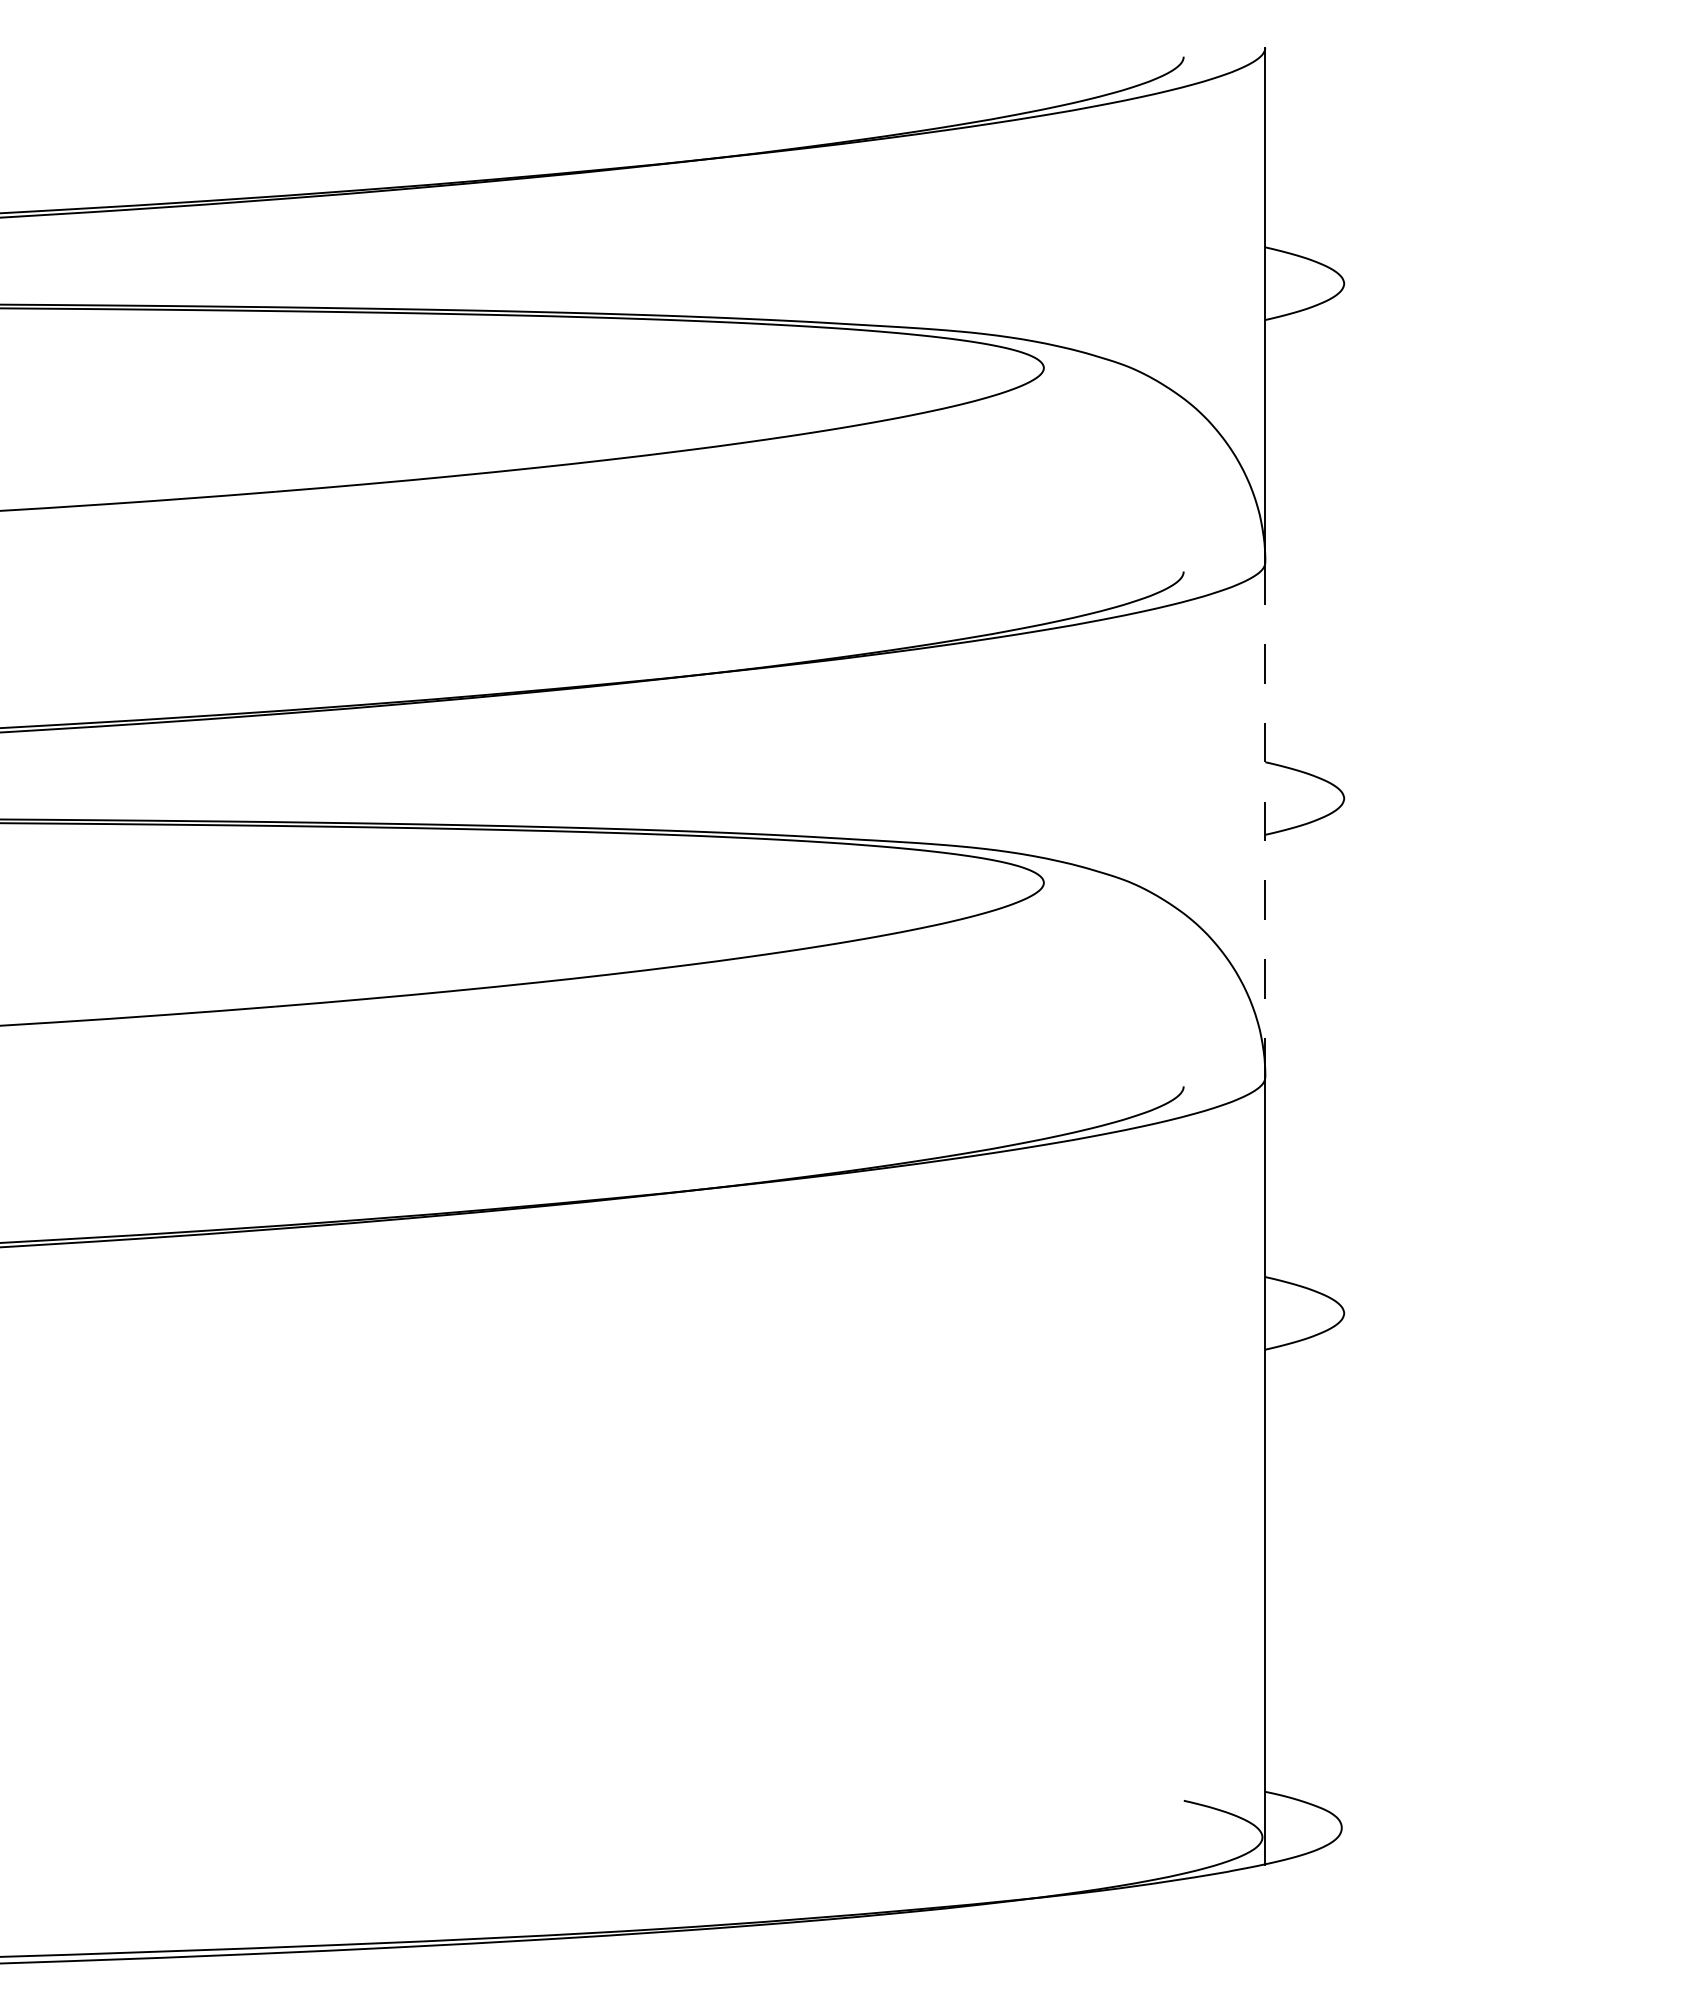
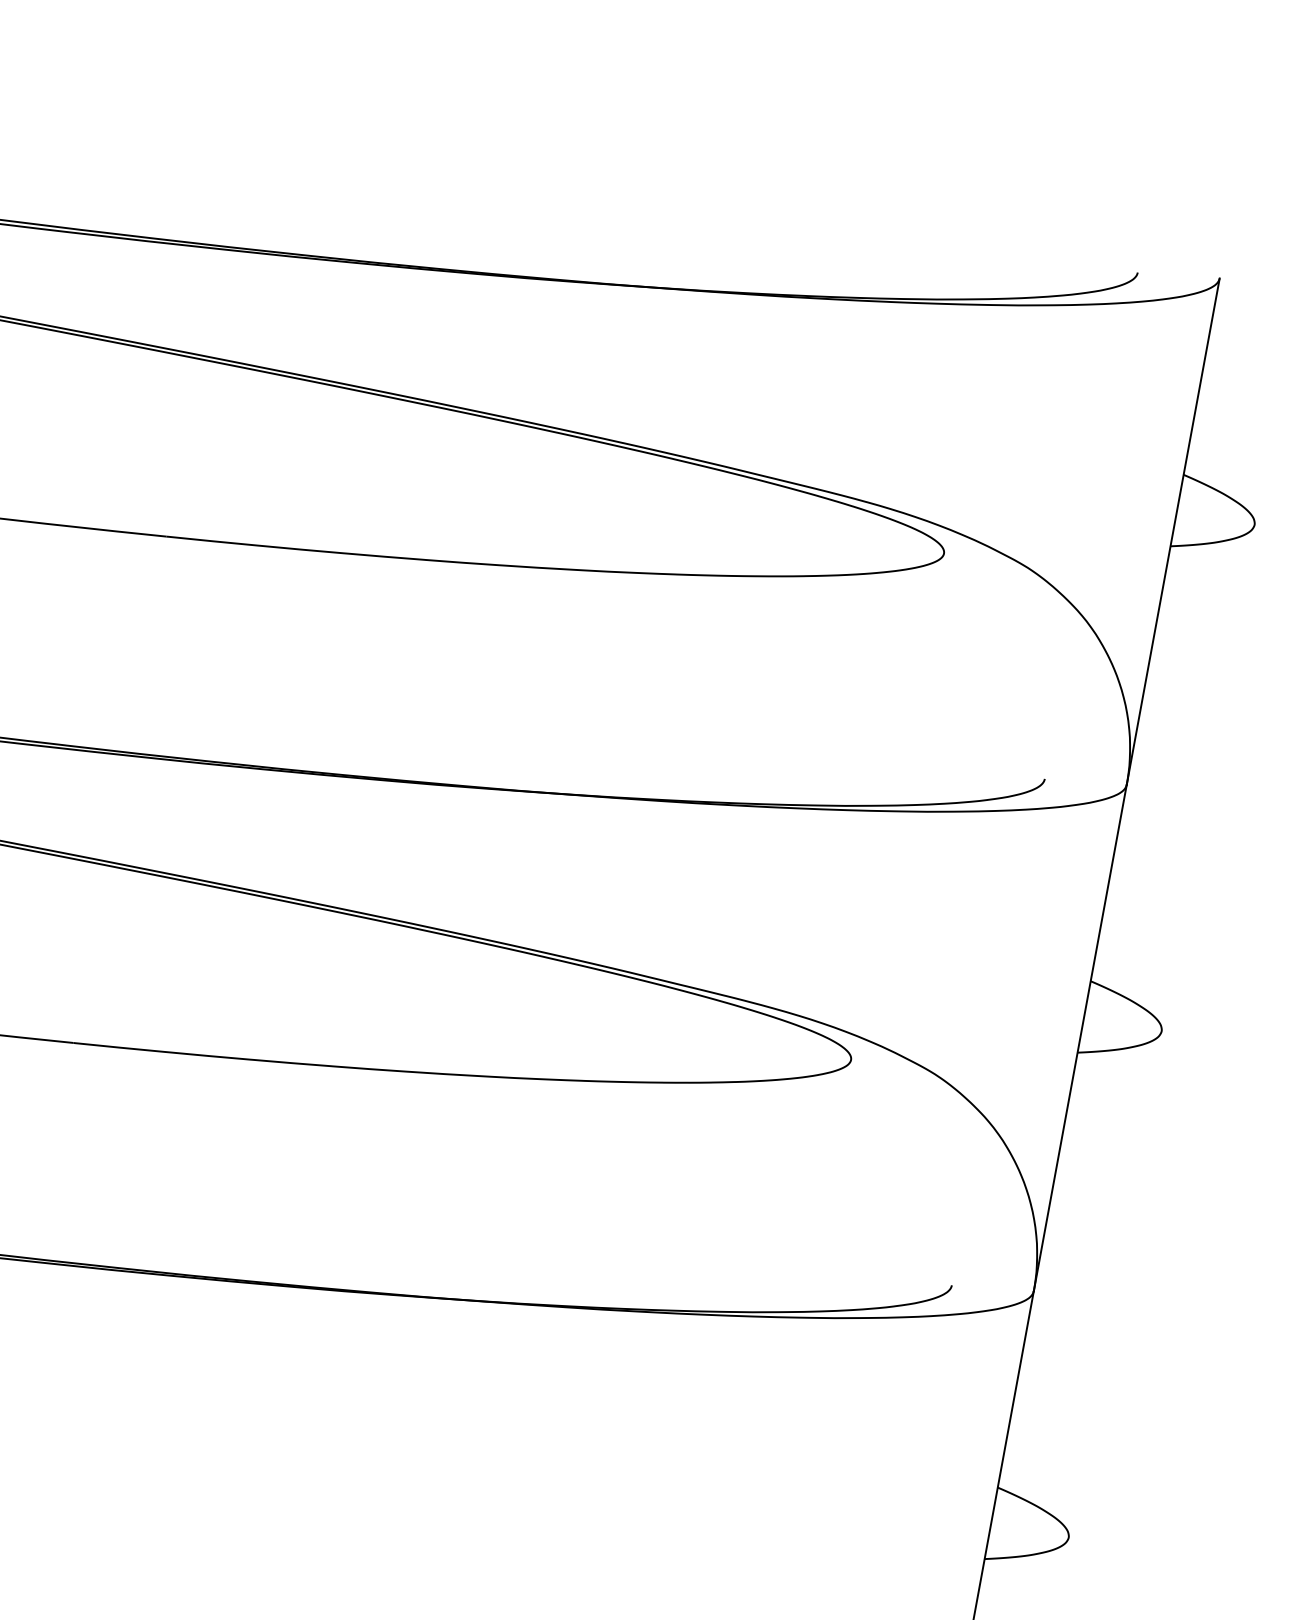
line: (1265, 819) -> (1080, 1037), dashed -> solid

